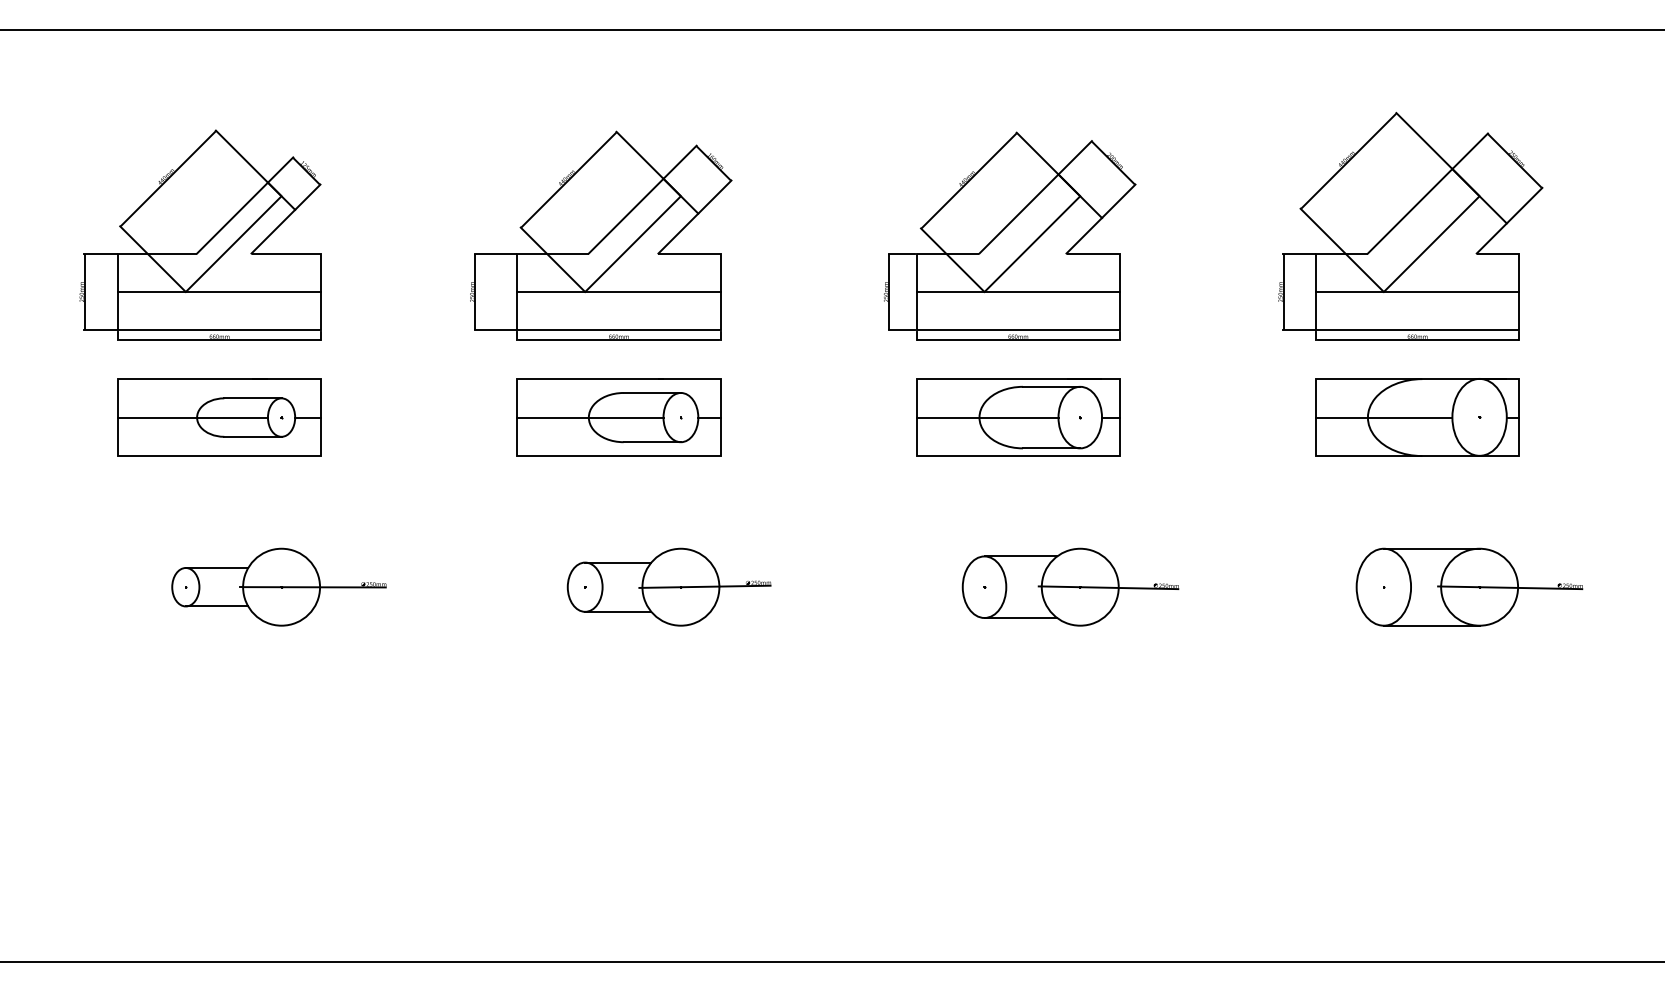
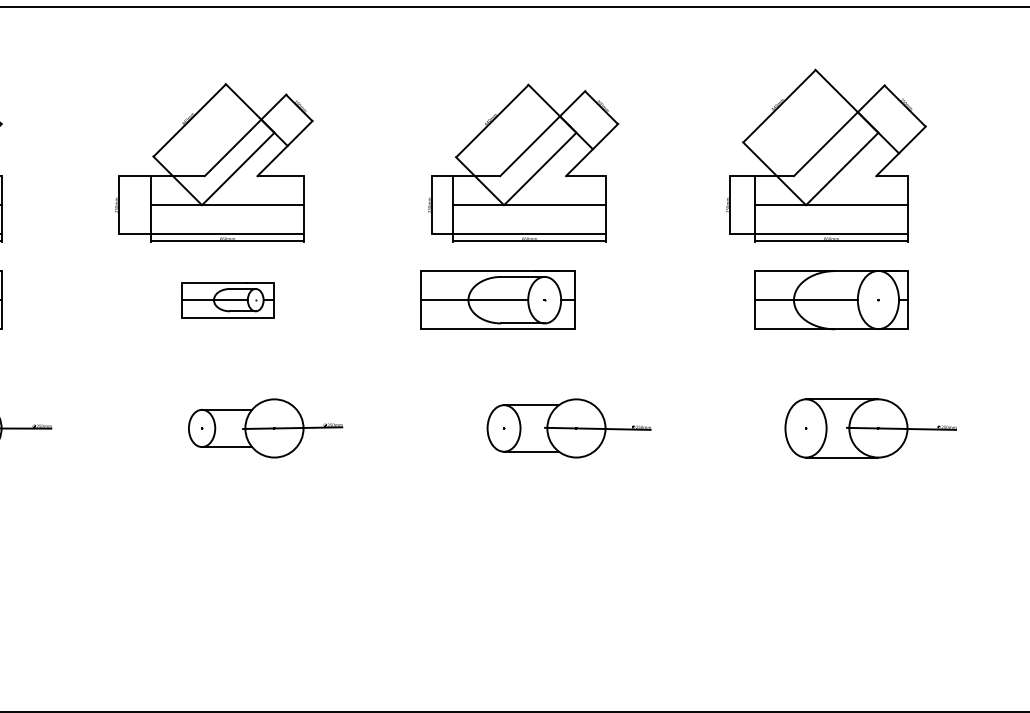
part: (618, 417) -> (227, 300), size x0.6
part: (1018, 417) -> (497, 300), moved

